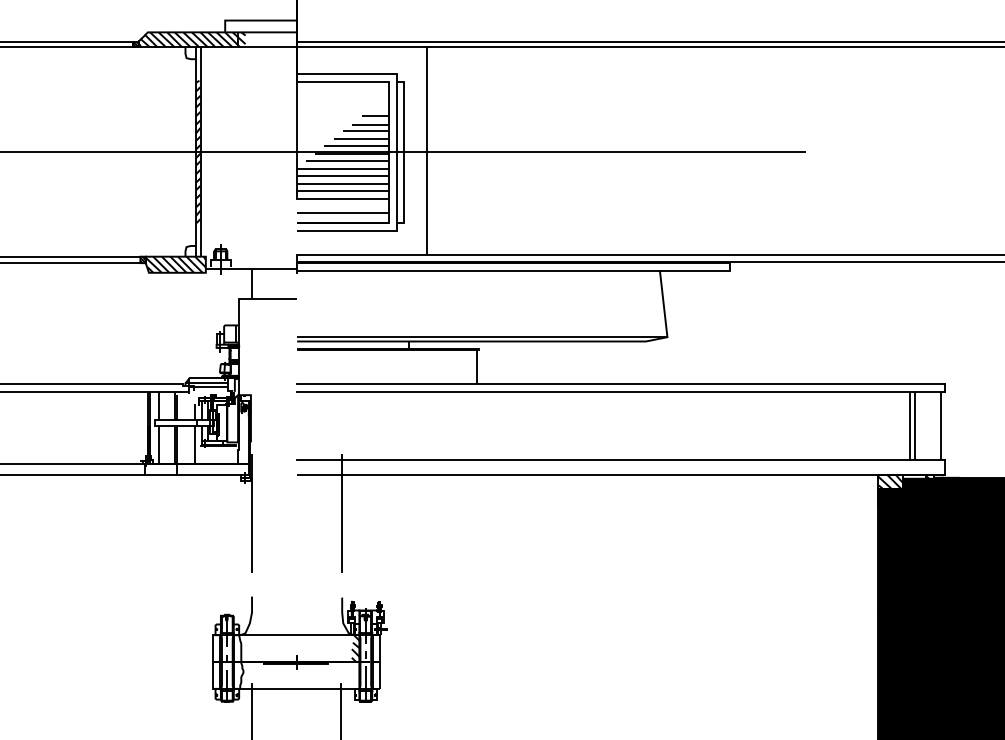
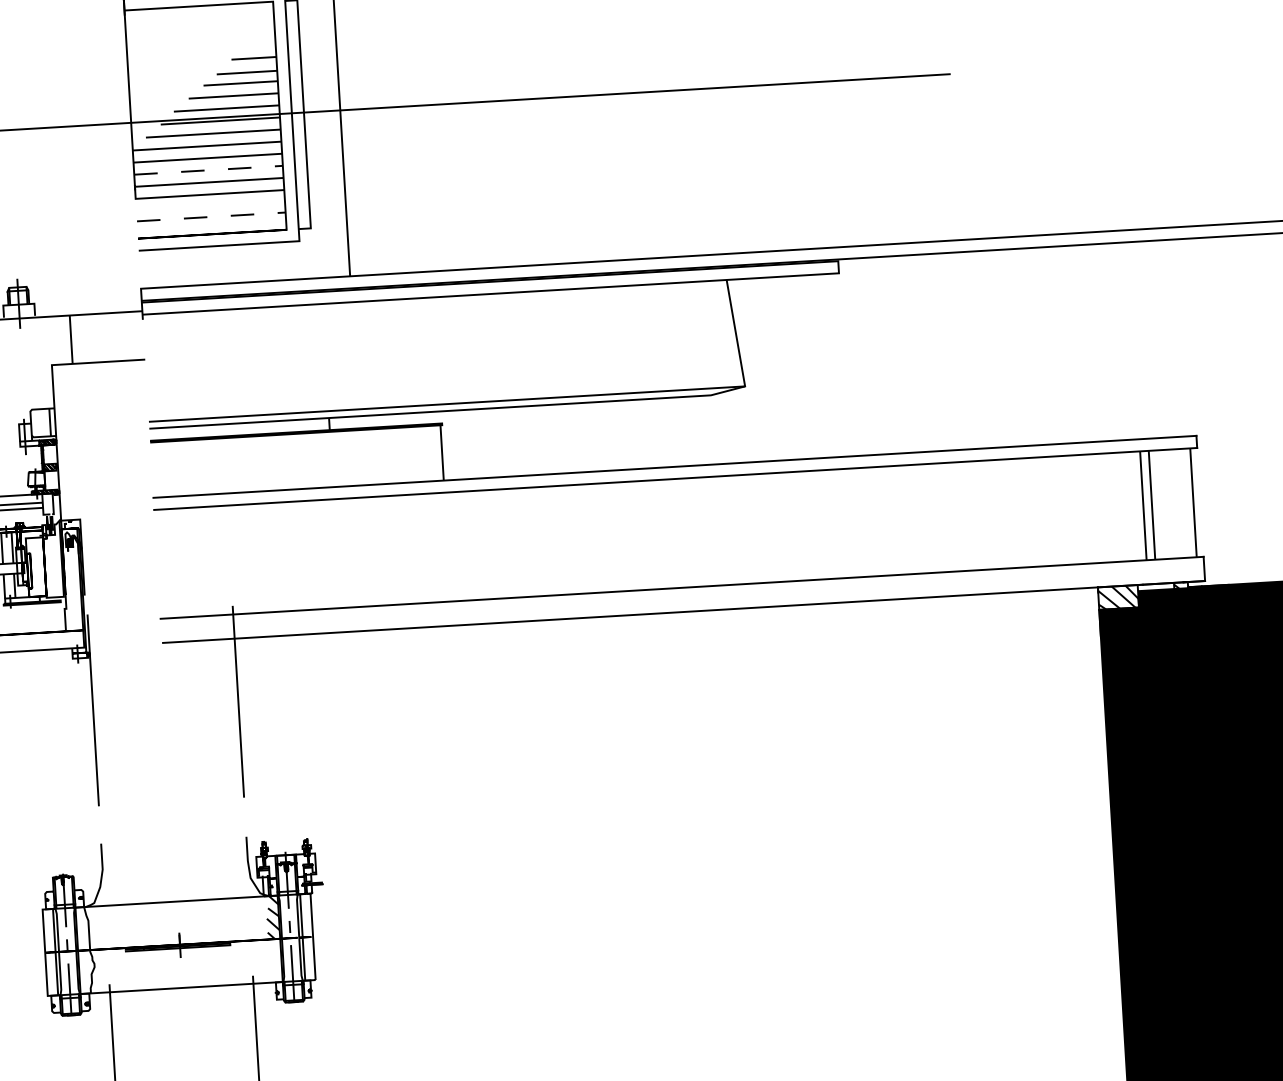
line: (343, 183) -> (208, 169), solid -> dashed
line: (343, 212) -> (211, 216), solid -> dashed

